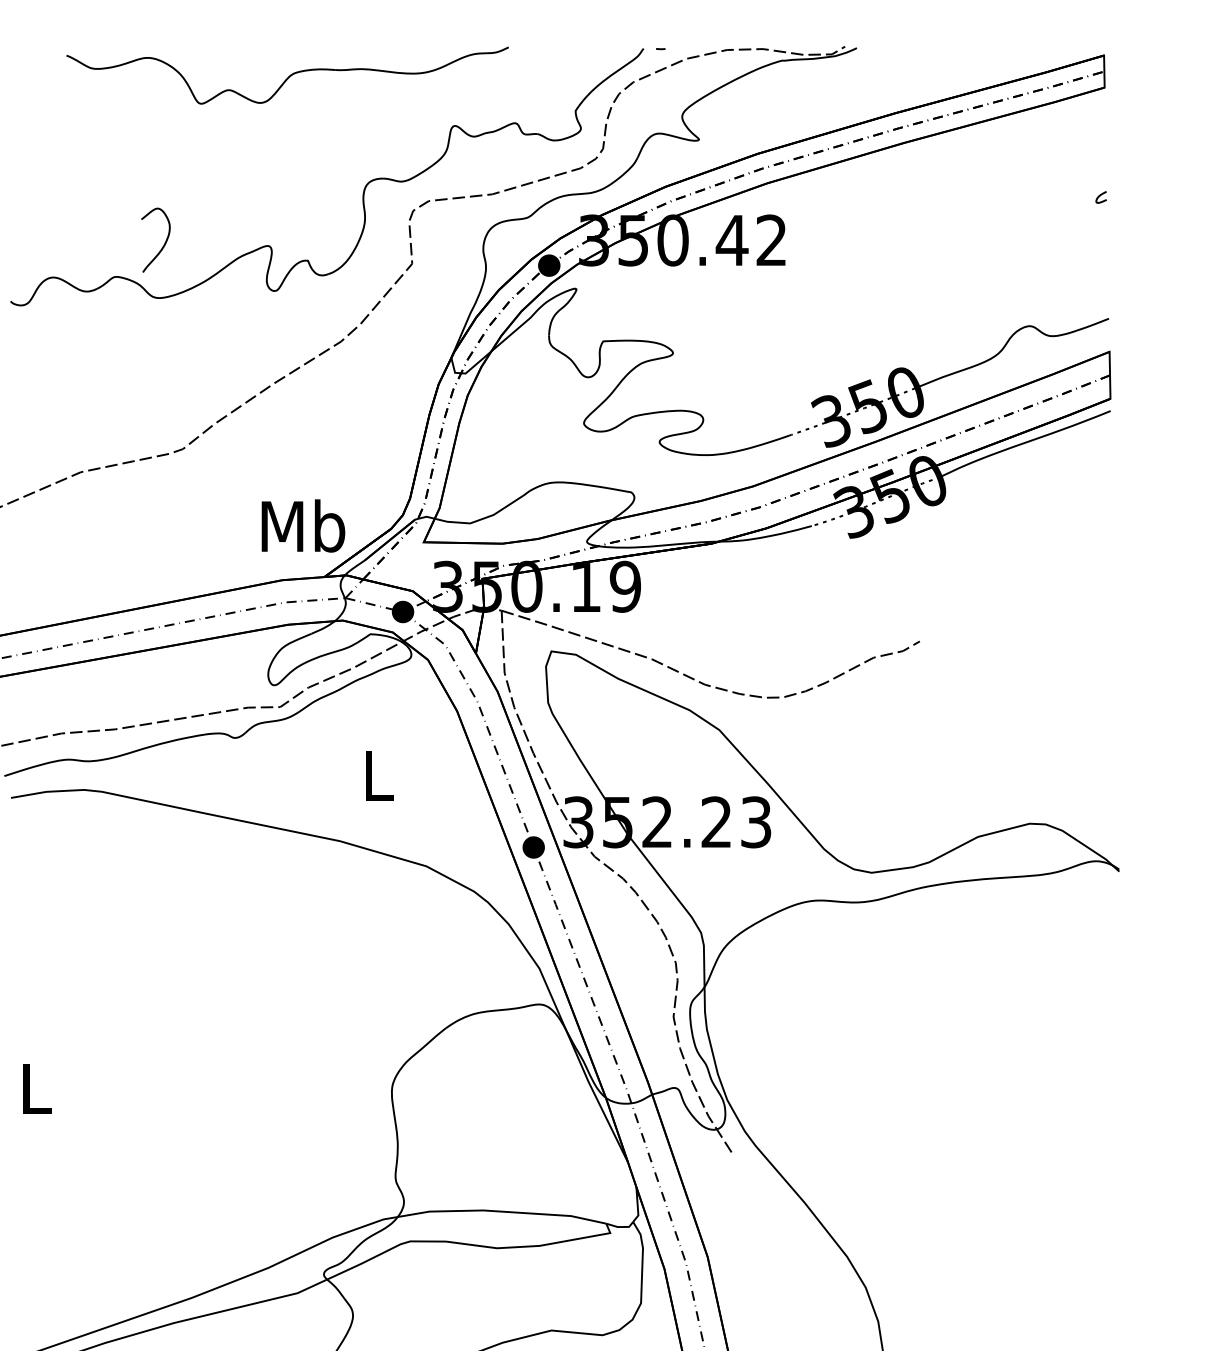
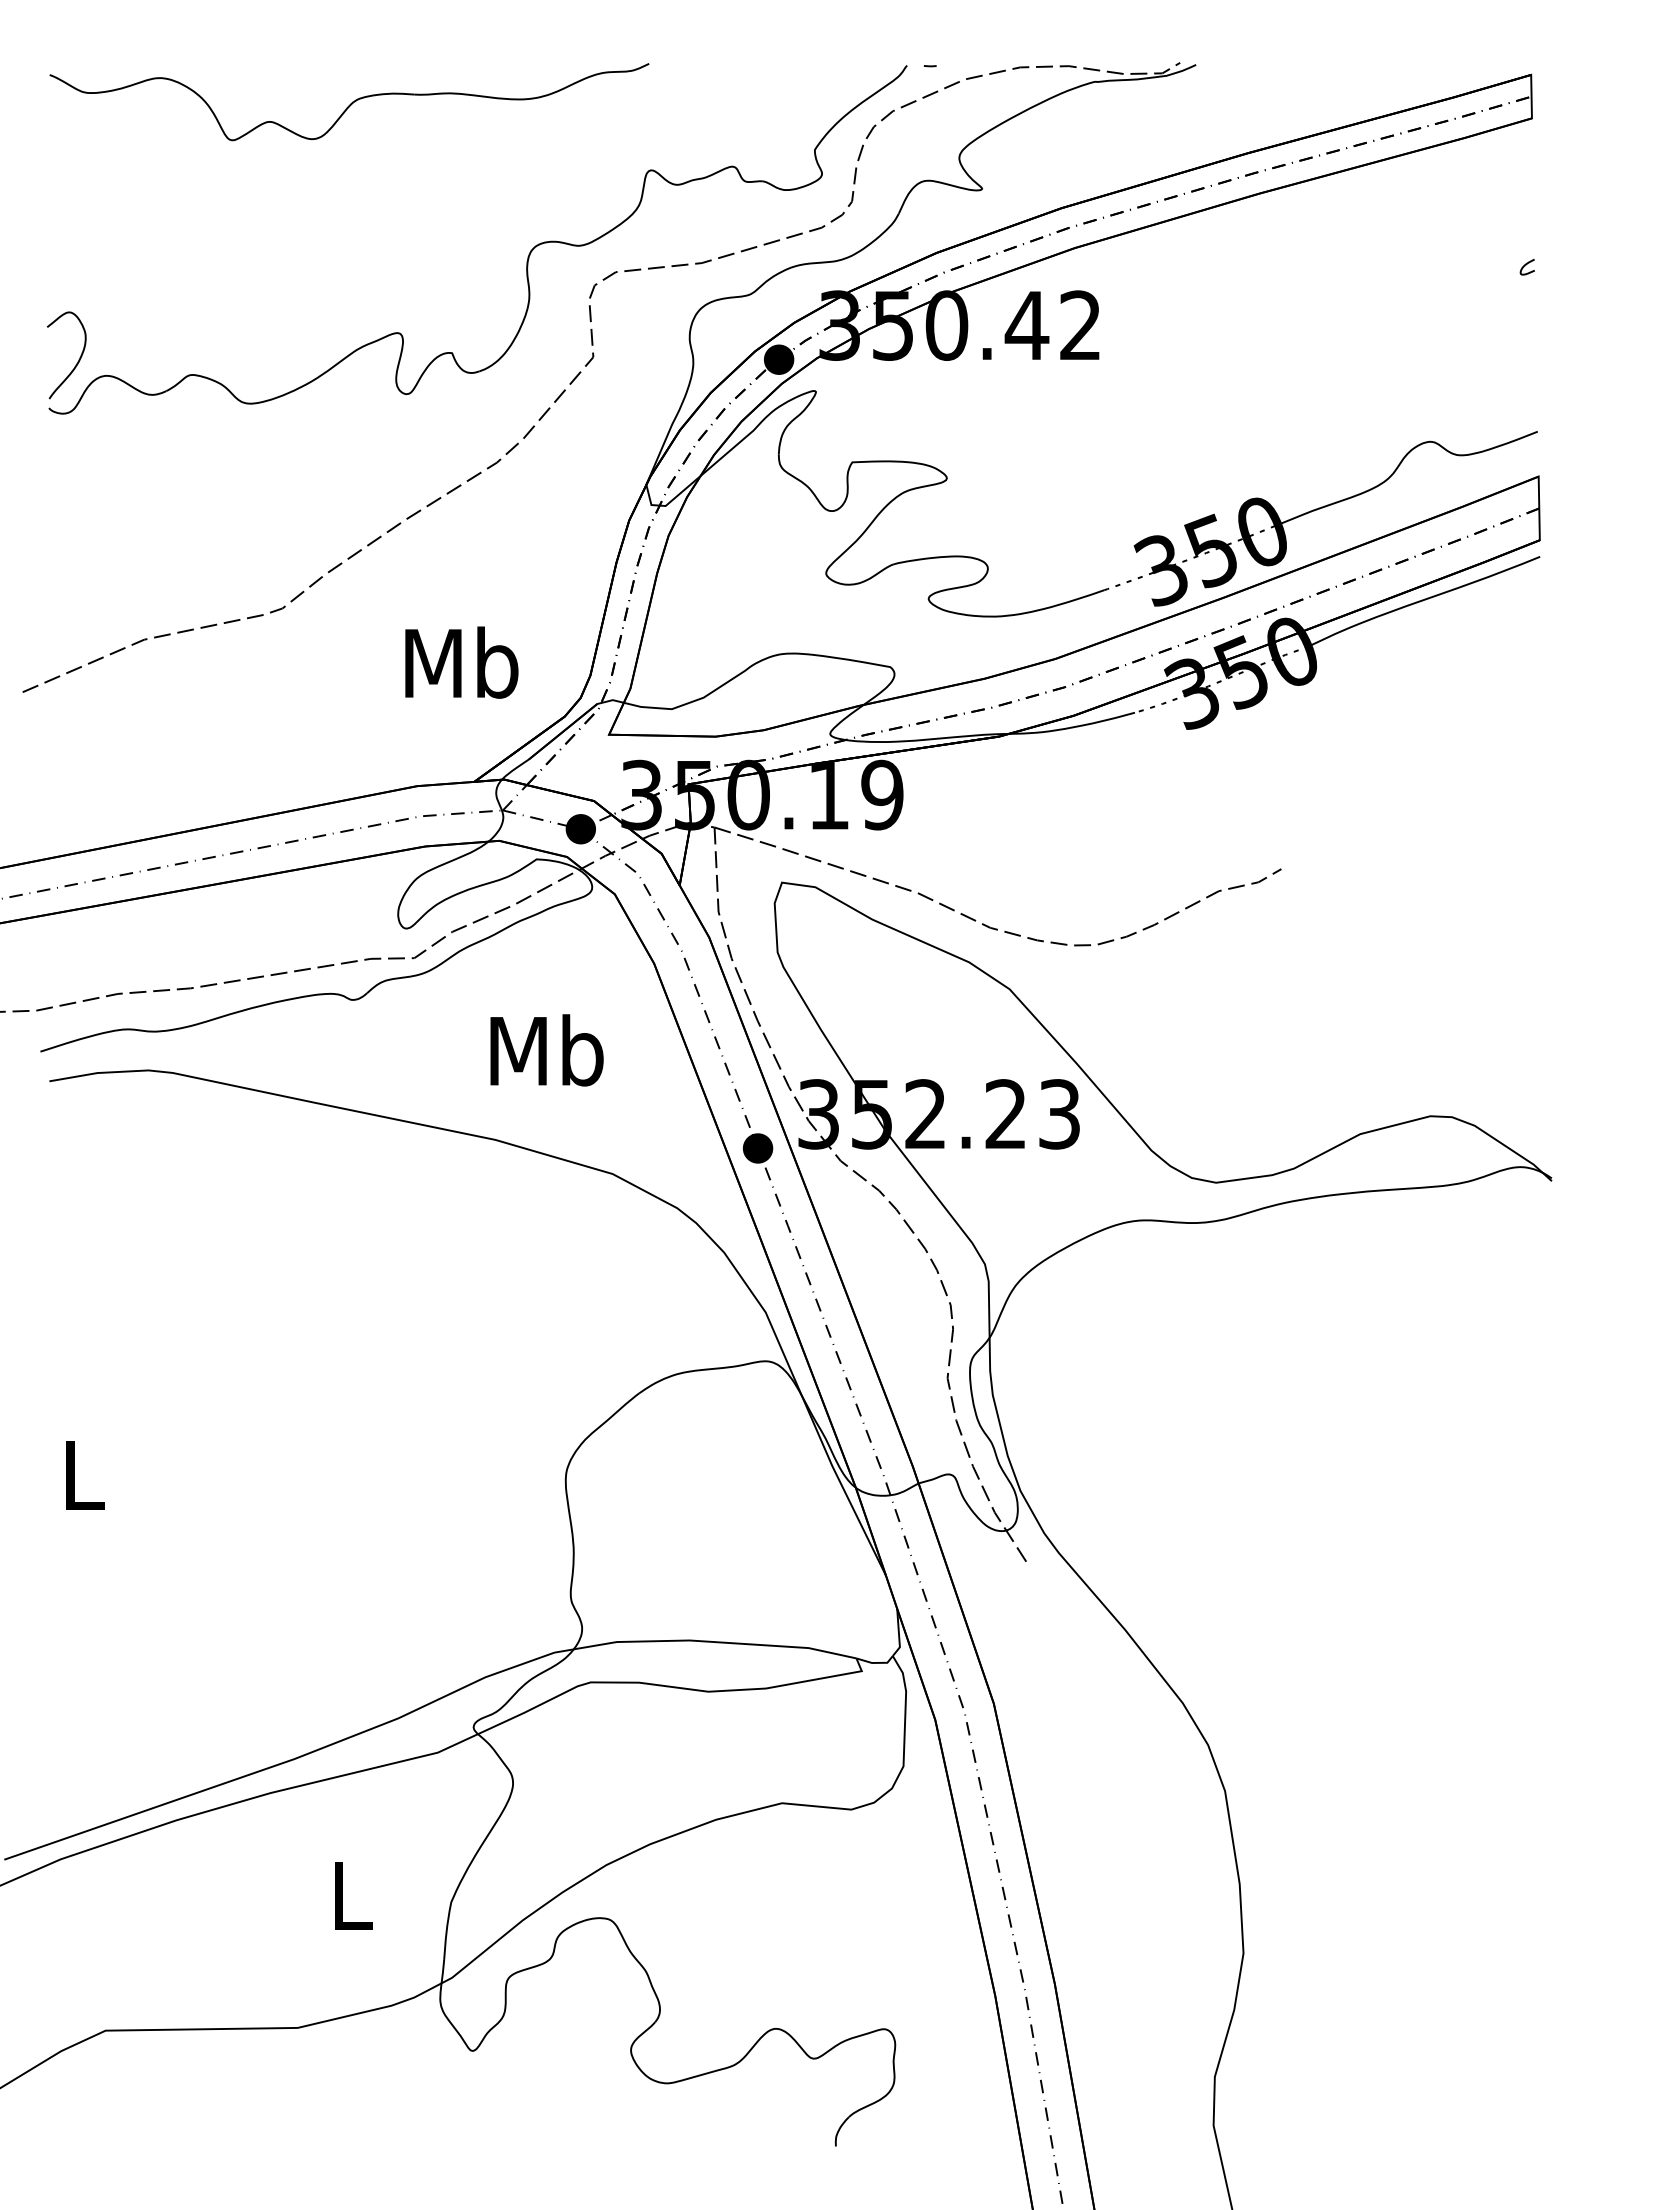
part: (287, 75) -> (349, 102), moved
curve: (163, 244) -> (77, 361), moved
text: (303, 525) -> (461, 662), moved
text: (377, 775) -> (546, 1050), L -> Mb

